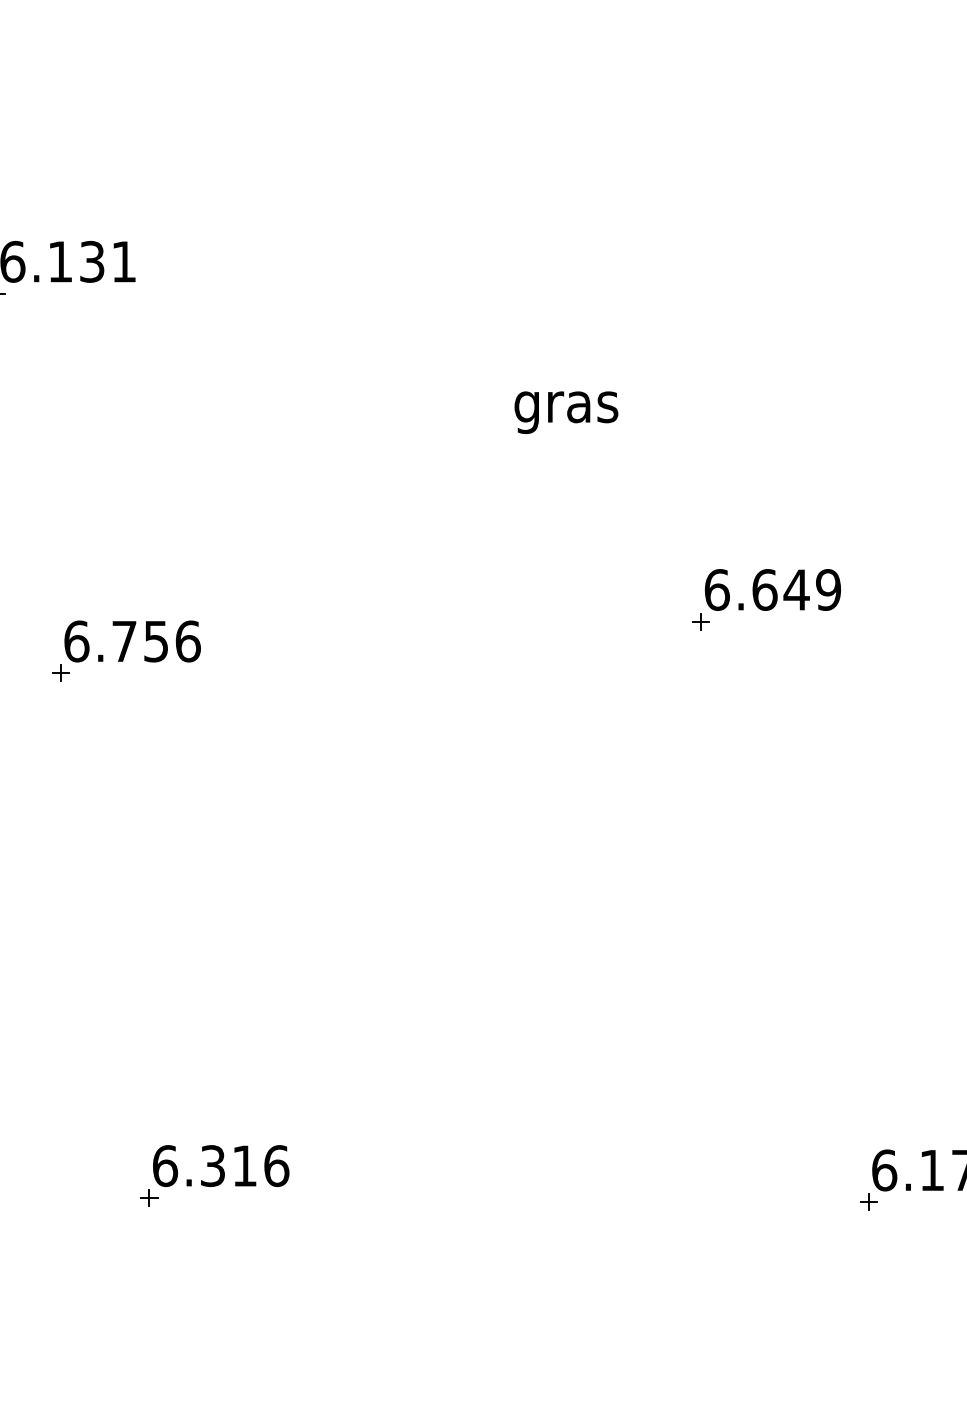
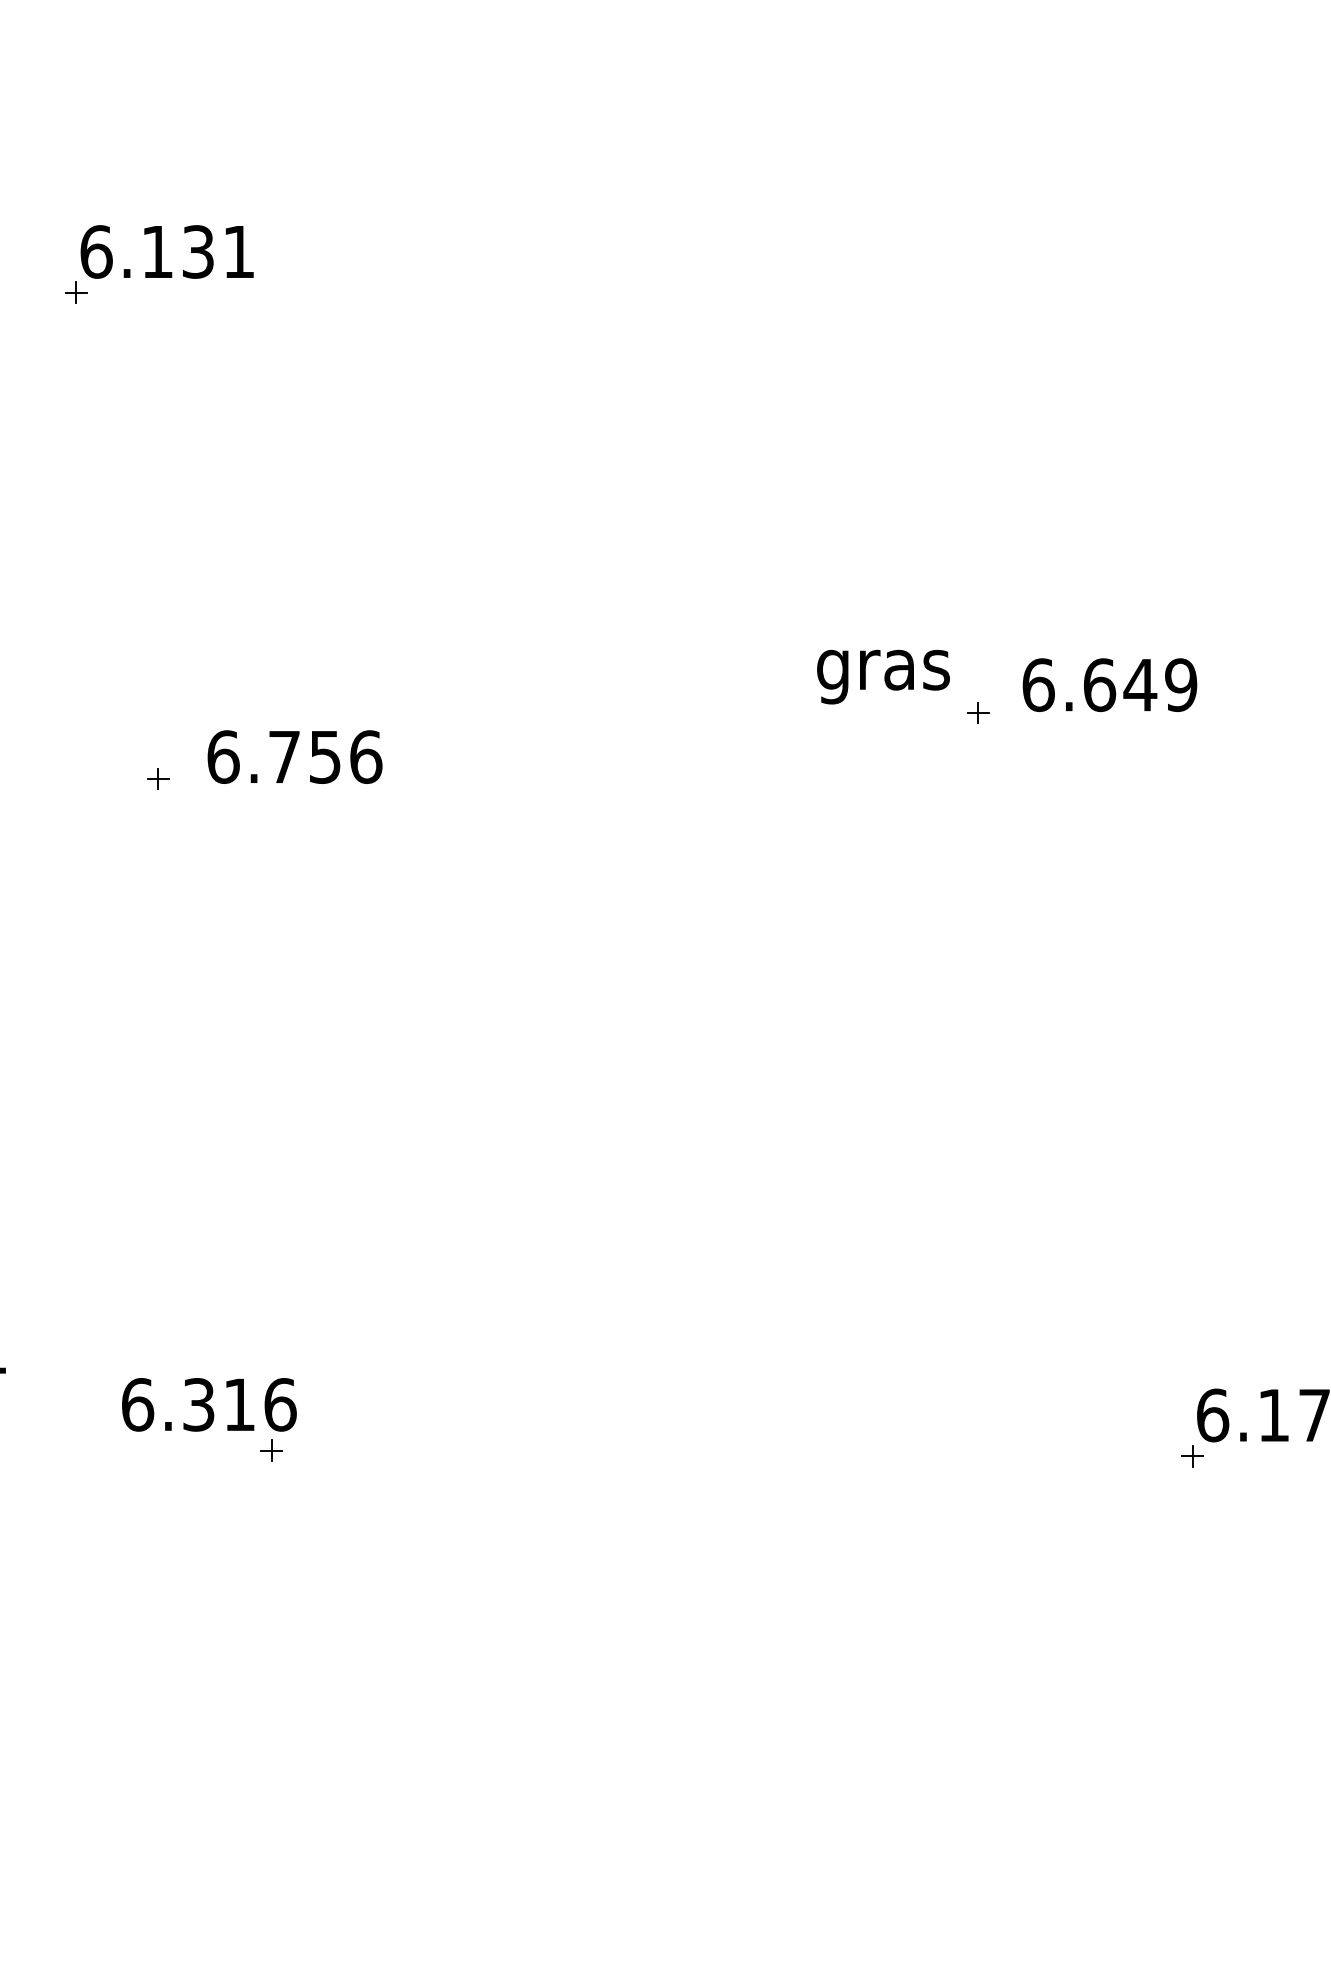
text: (566, 412) -> (883, 676), moved
text: (772, 589) -> (1109, 684), moved
text: (132, 641) -> (294, 756), moved
text: (221, 1165) -> (209, 1404), moved

